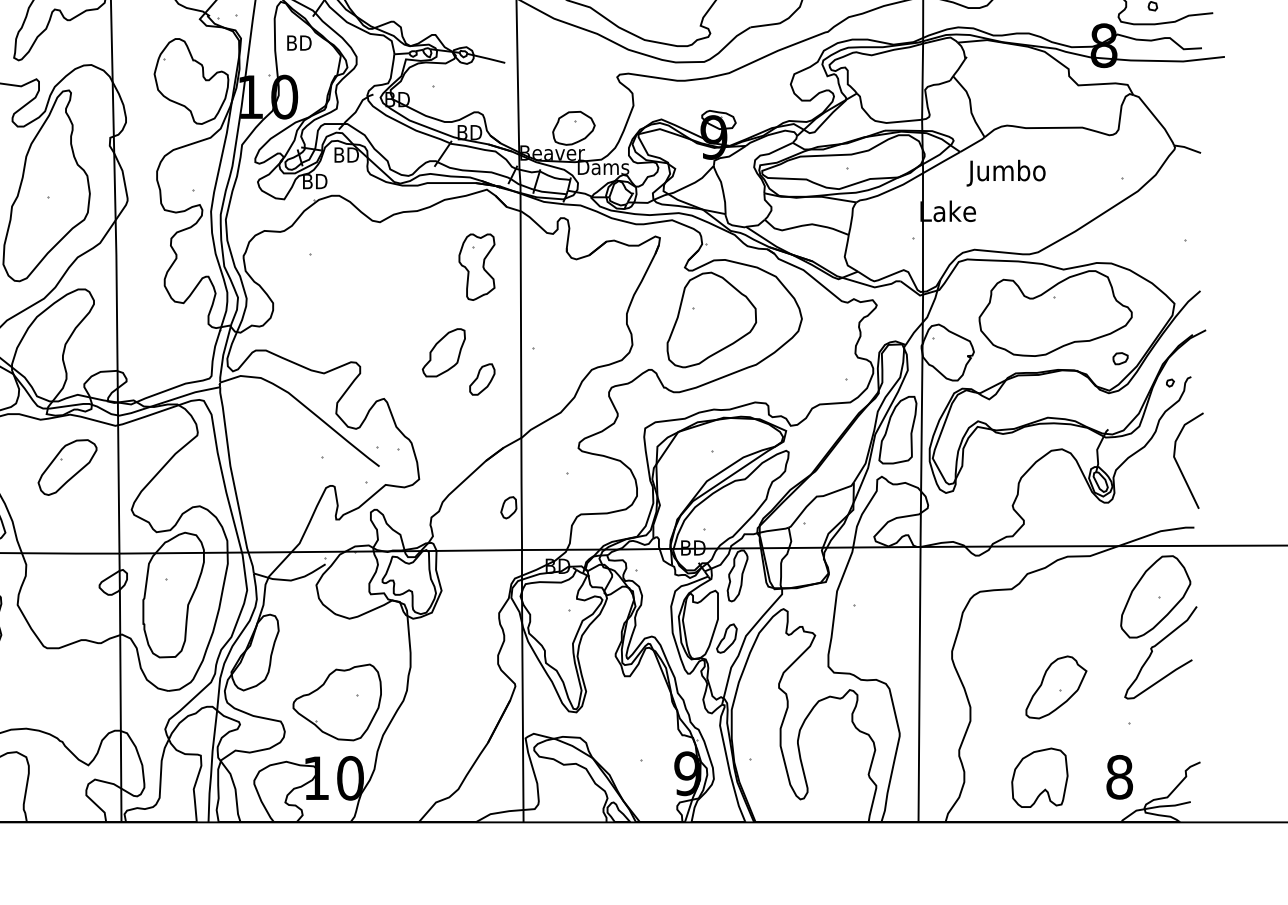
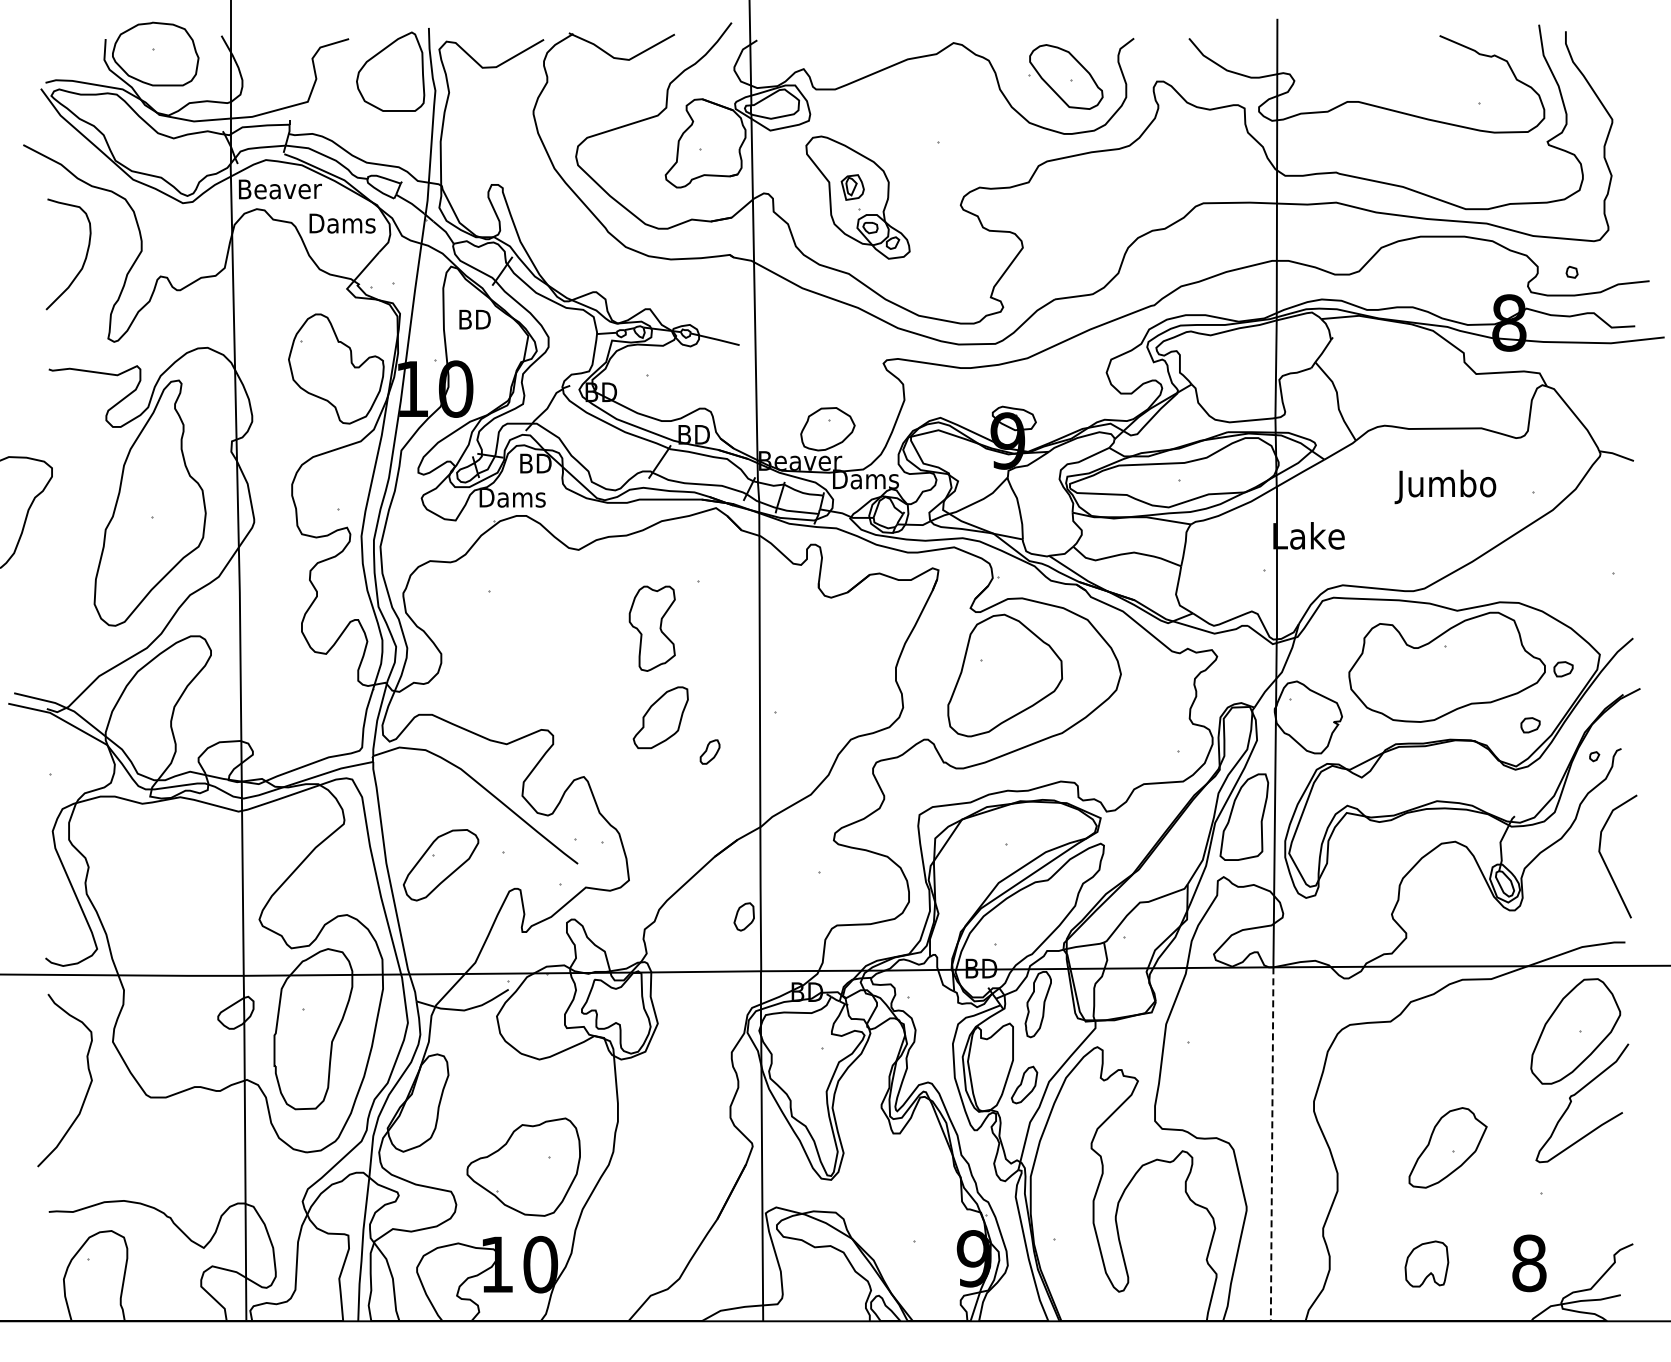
text: (1006, 172) -> (1445, 486), moved
text: (329, 181) -> (513, 497), BD -> Dams
part: (476, 267) -> (651, 628), moved
part: (1146, 315) -> (1563, 669), added
part: (481, 379) -> (709, 751), size x0.6
part: (67, 467) -> (440, 865), moved
line: (919, 684) -> (1272, 1144), solid -> dashed
part: (1039, 777) -> (1426, 1263), size x0.6

